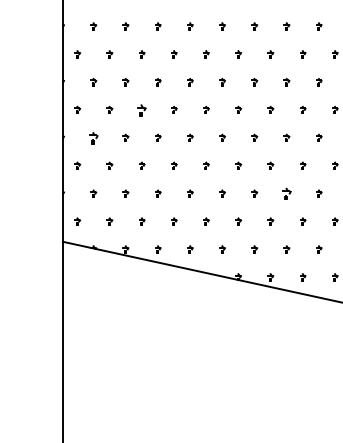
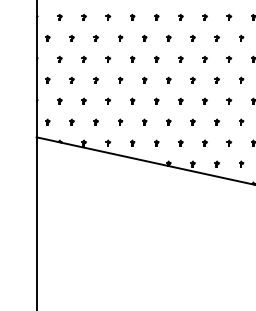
part: (142, 109) -> (96, 37), size x0.62
part: (93, 137) -> (59, 58), size x0.62
part: (286, 193) -> (204, 101), size x0.62

